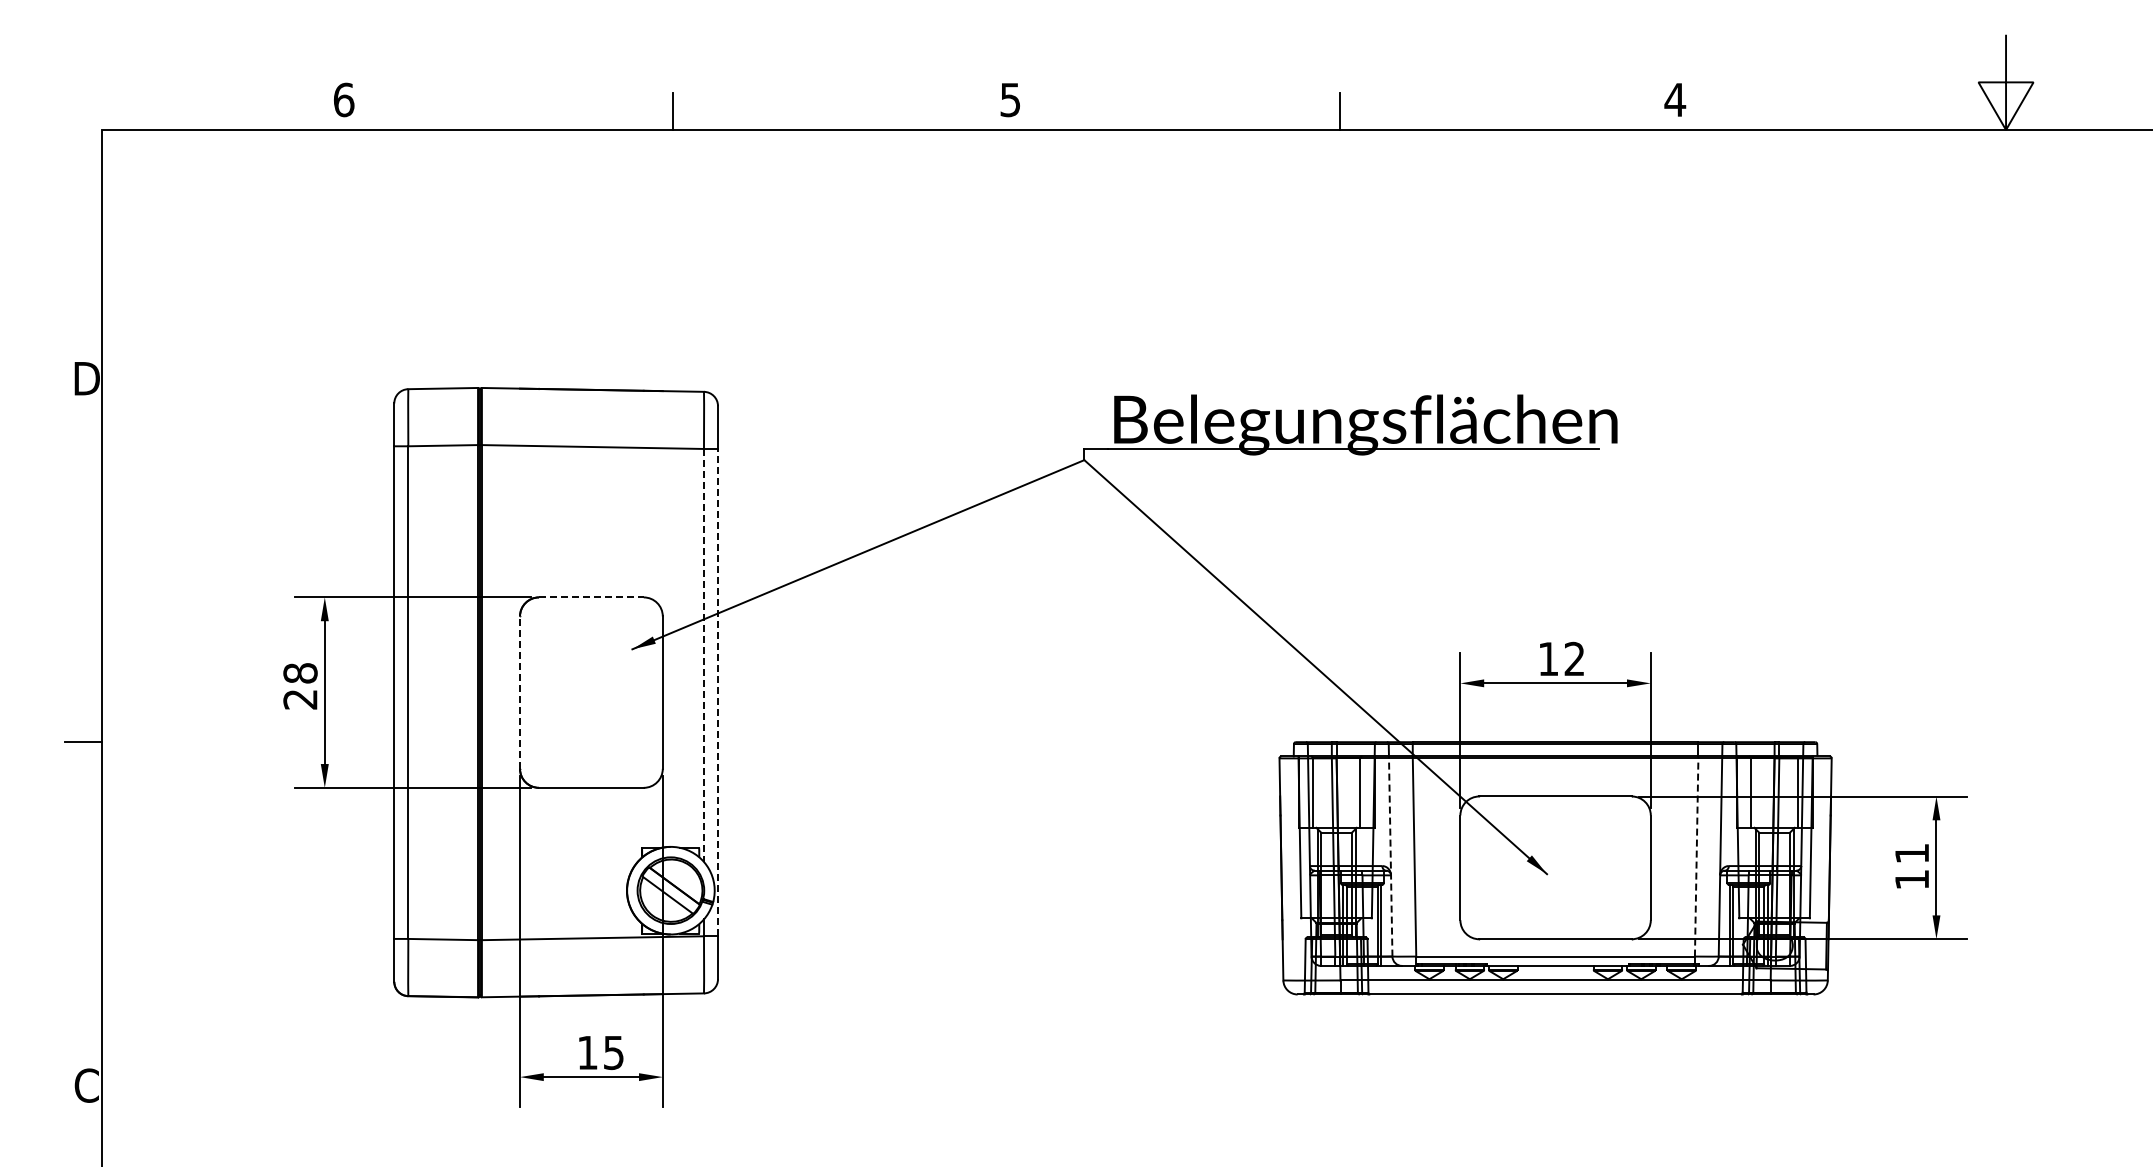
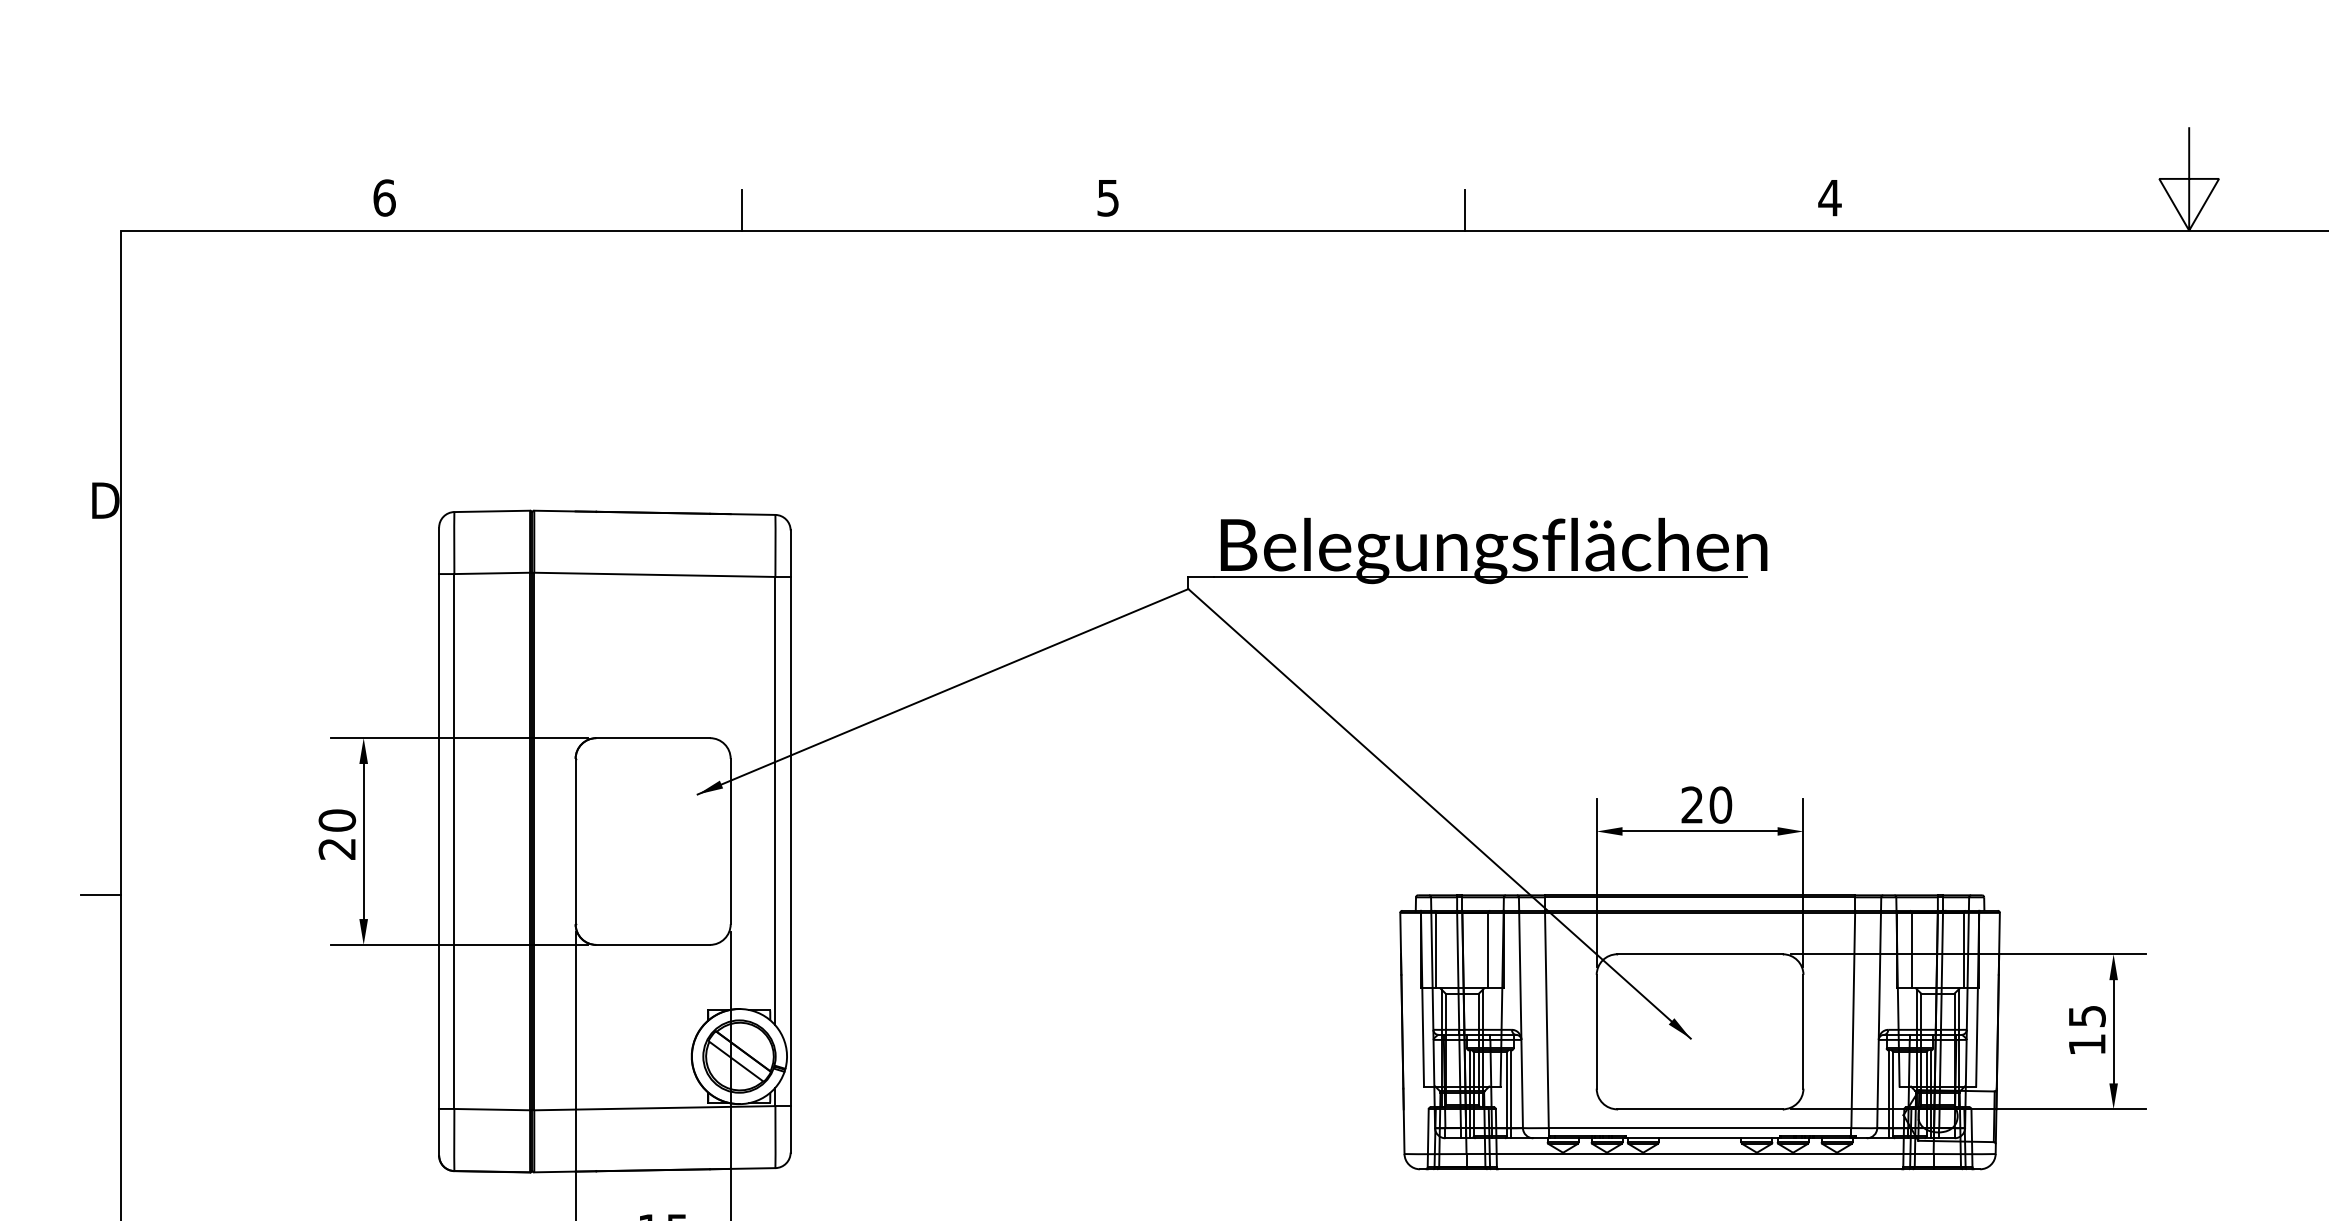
line: (591, 597) -> (653, 738), dashed -> solid
line: (703, 655) -> (774, 801), dashed -> solid
text: (1561, 658) -> (1706, 804), 12 -> 20
text: (300, 673) -> (337, 820), 28 -> 20
line: (520, 692) -> (576, 841), dashed -> solid
line: (718, 692) -> (791, 841), dashed -> solid
text: (1912, 853) -> (2087, 1016), 11 -> 15
line: (1390, 856) -> (1520, 1019), dashed -> solid
line: (1696, 856) -> (1853, 1019), dashed -> solid

